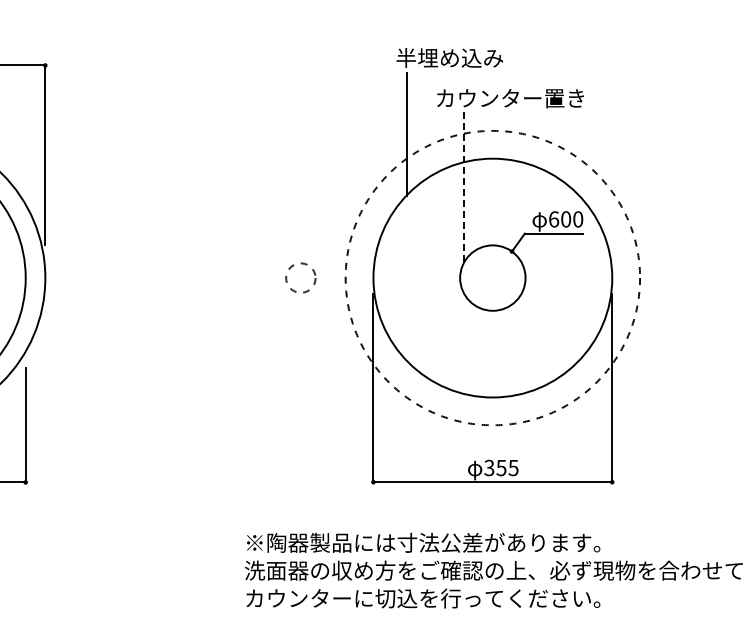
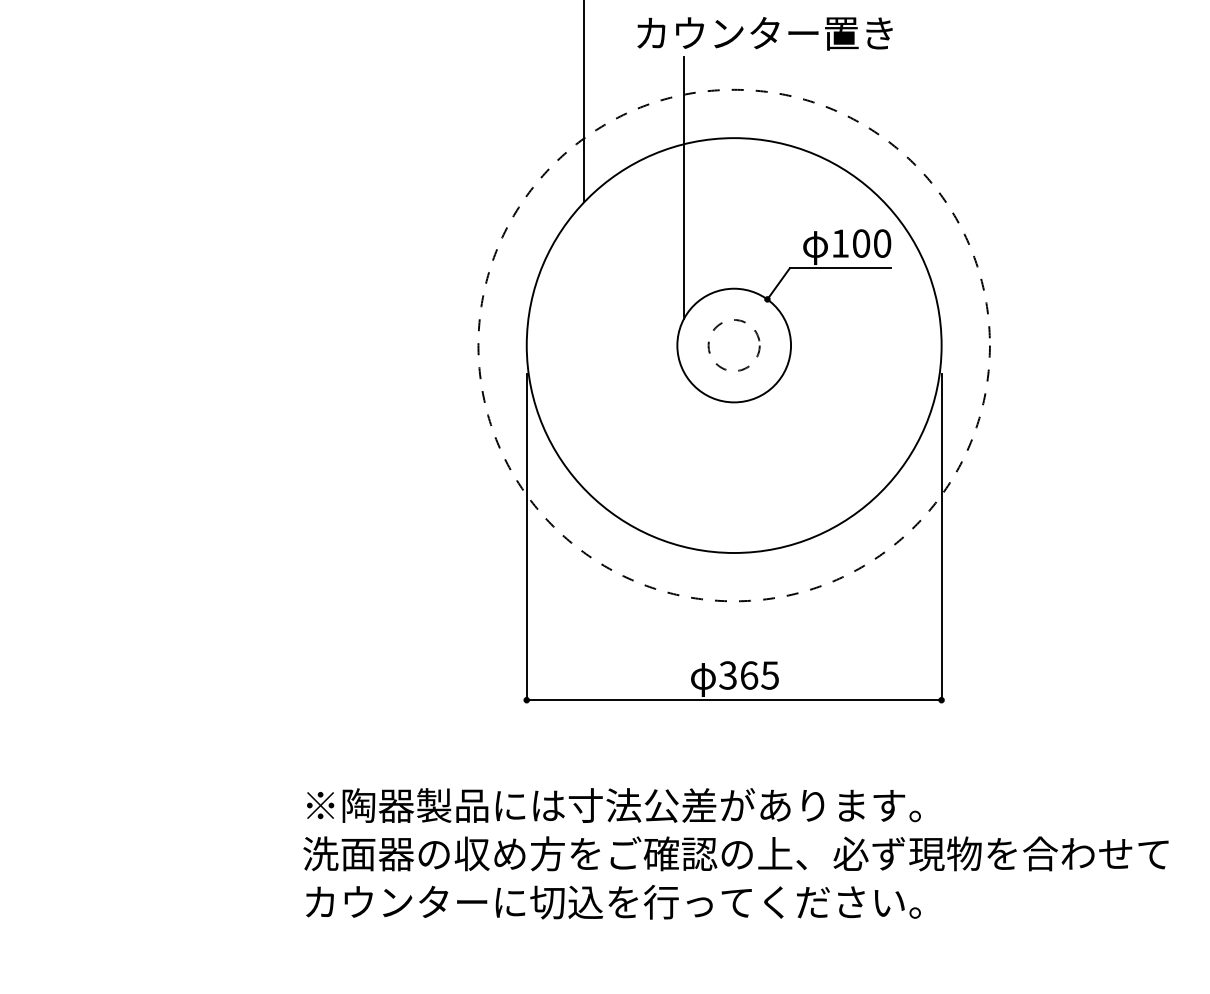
line: (464, 187) -> (684, 188), dashed -> solid
text: (554, 219) -> (841, 243), 600 -> 100
circle: (300, 277) -> (733, 344), moved
text: (501, 467) -> (749, 674), 355 -> 365

